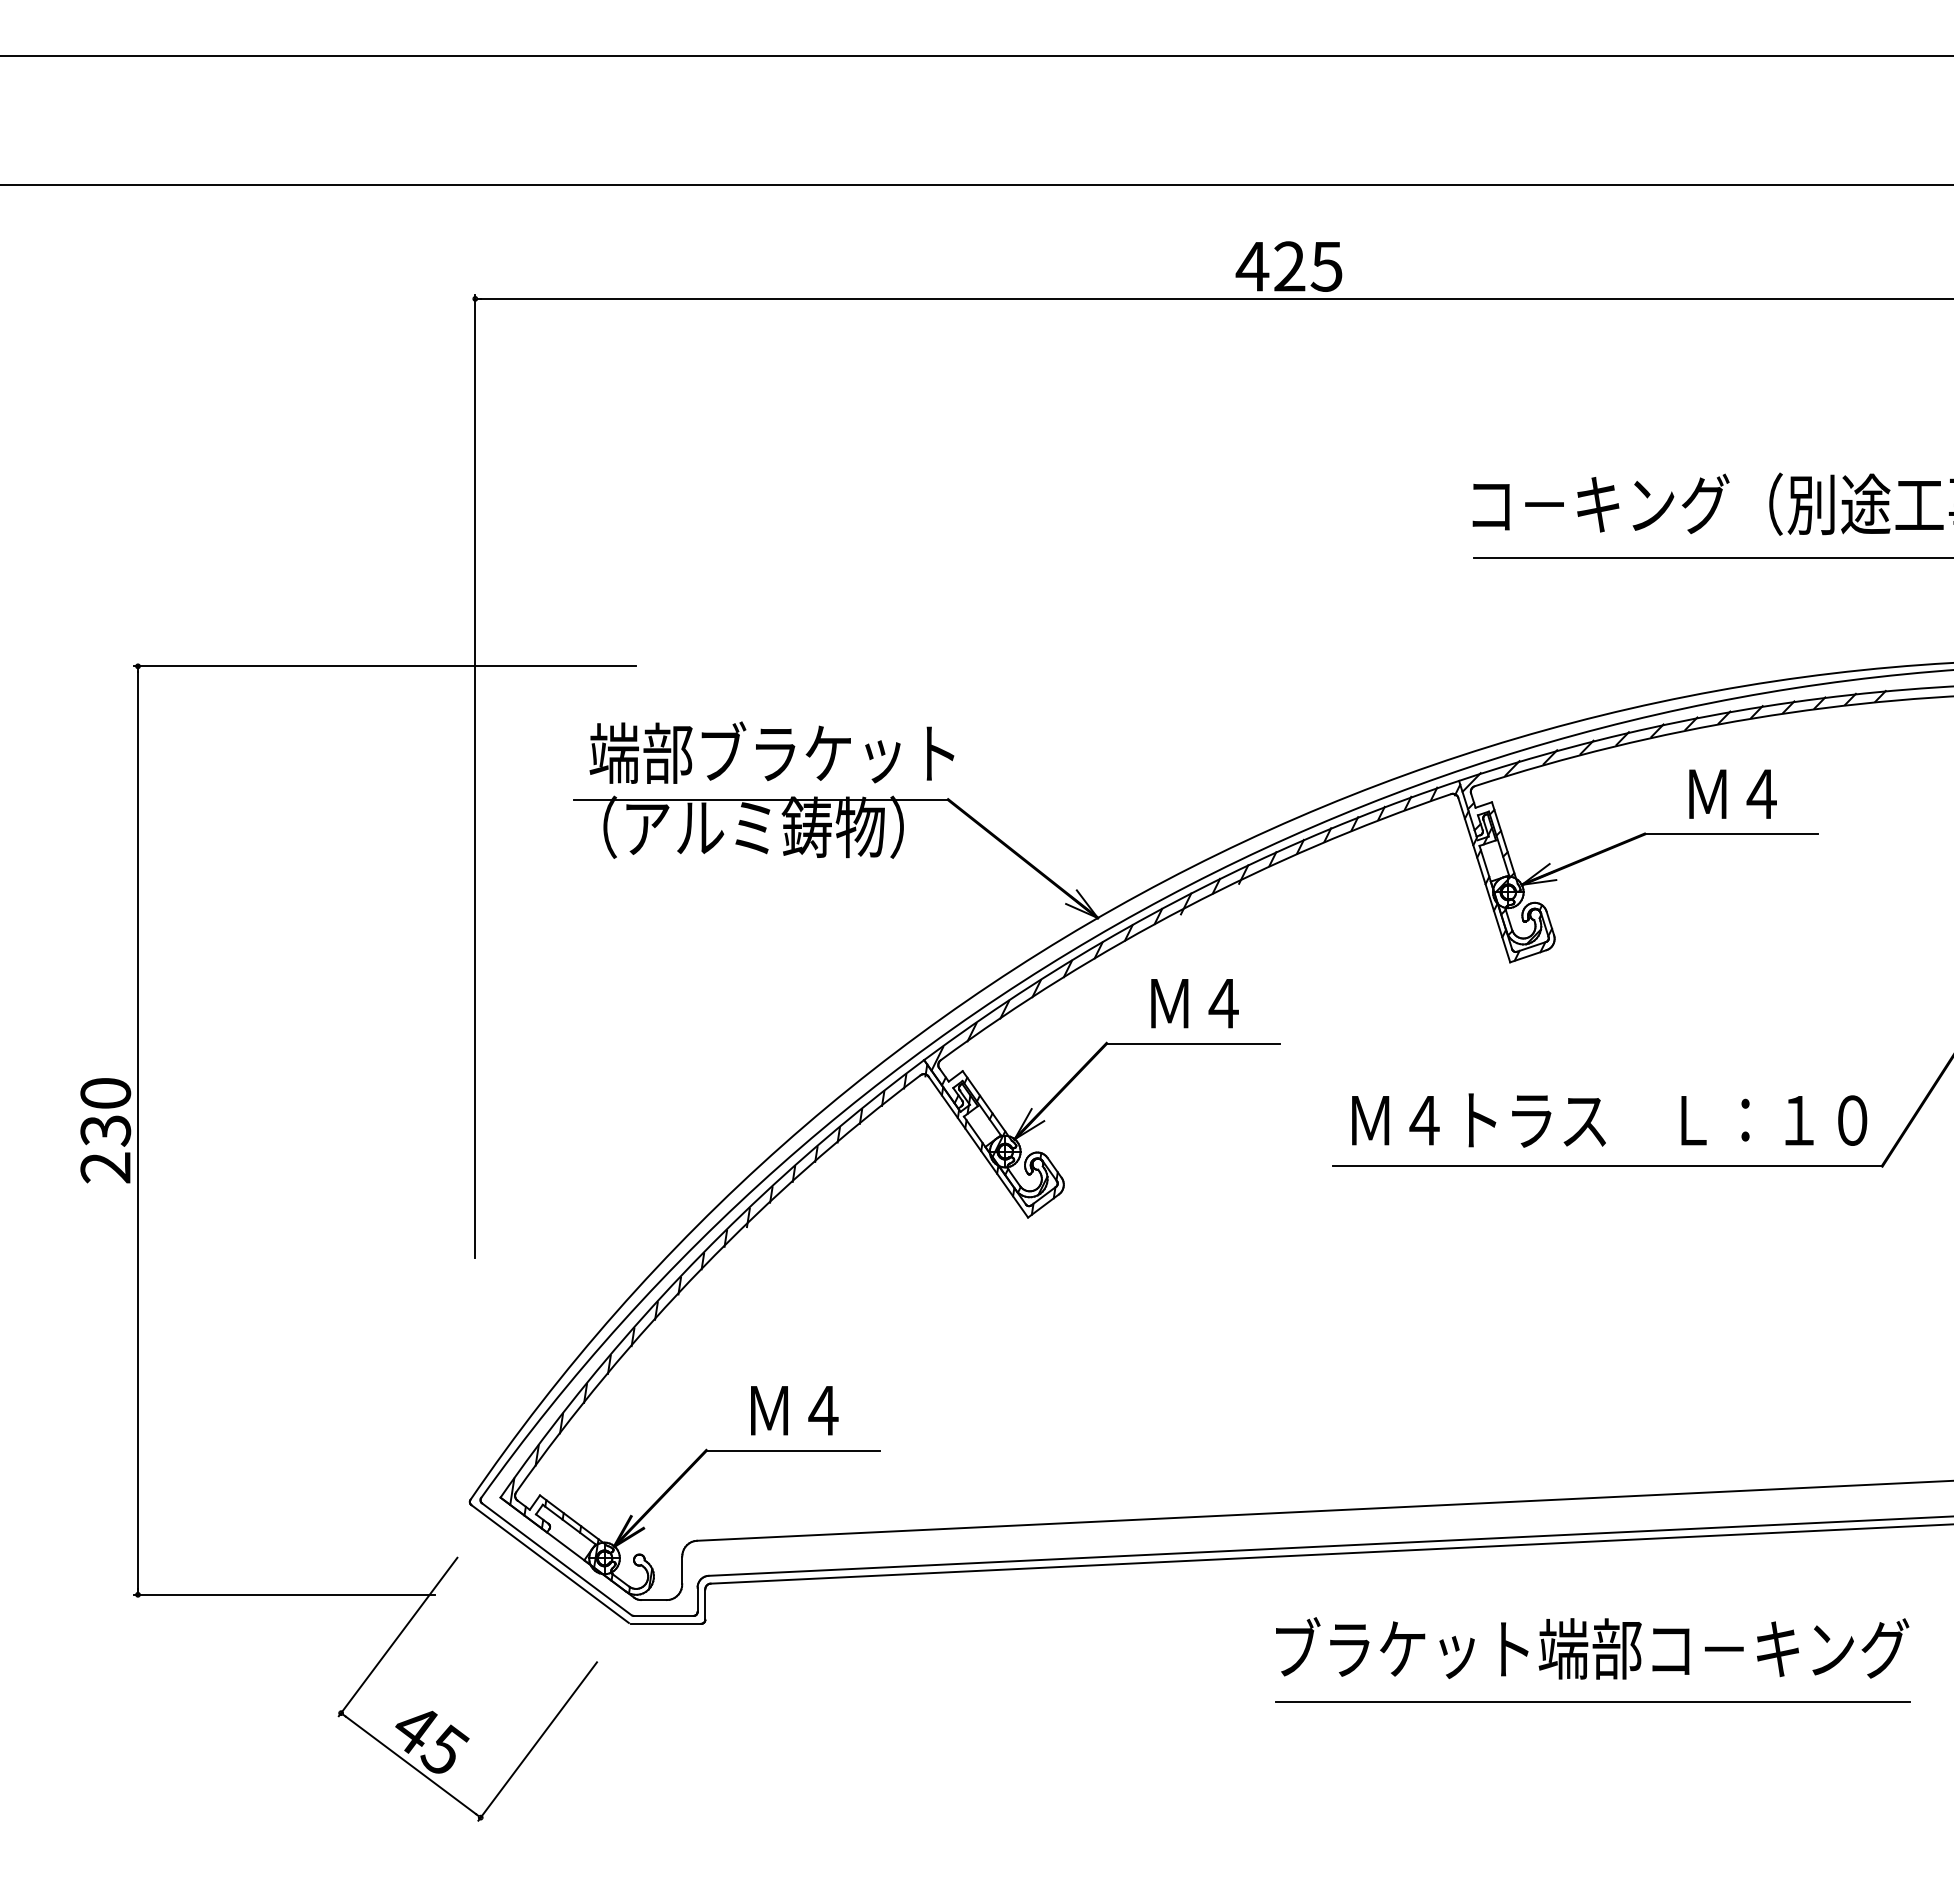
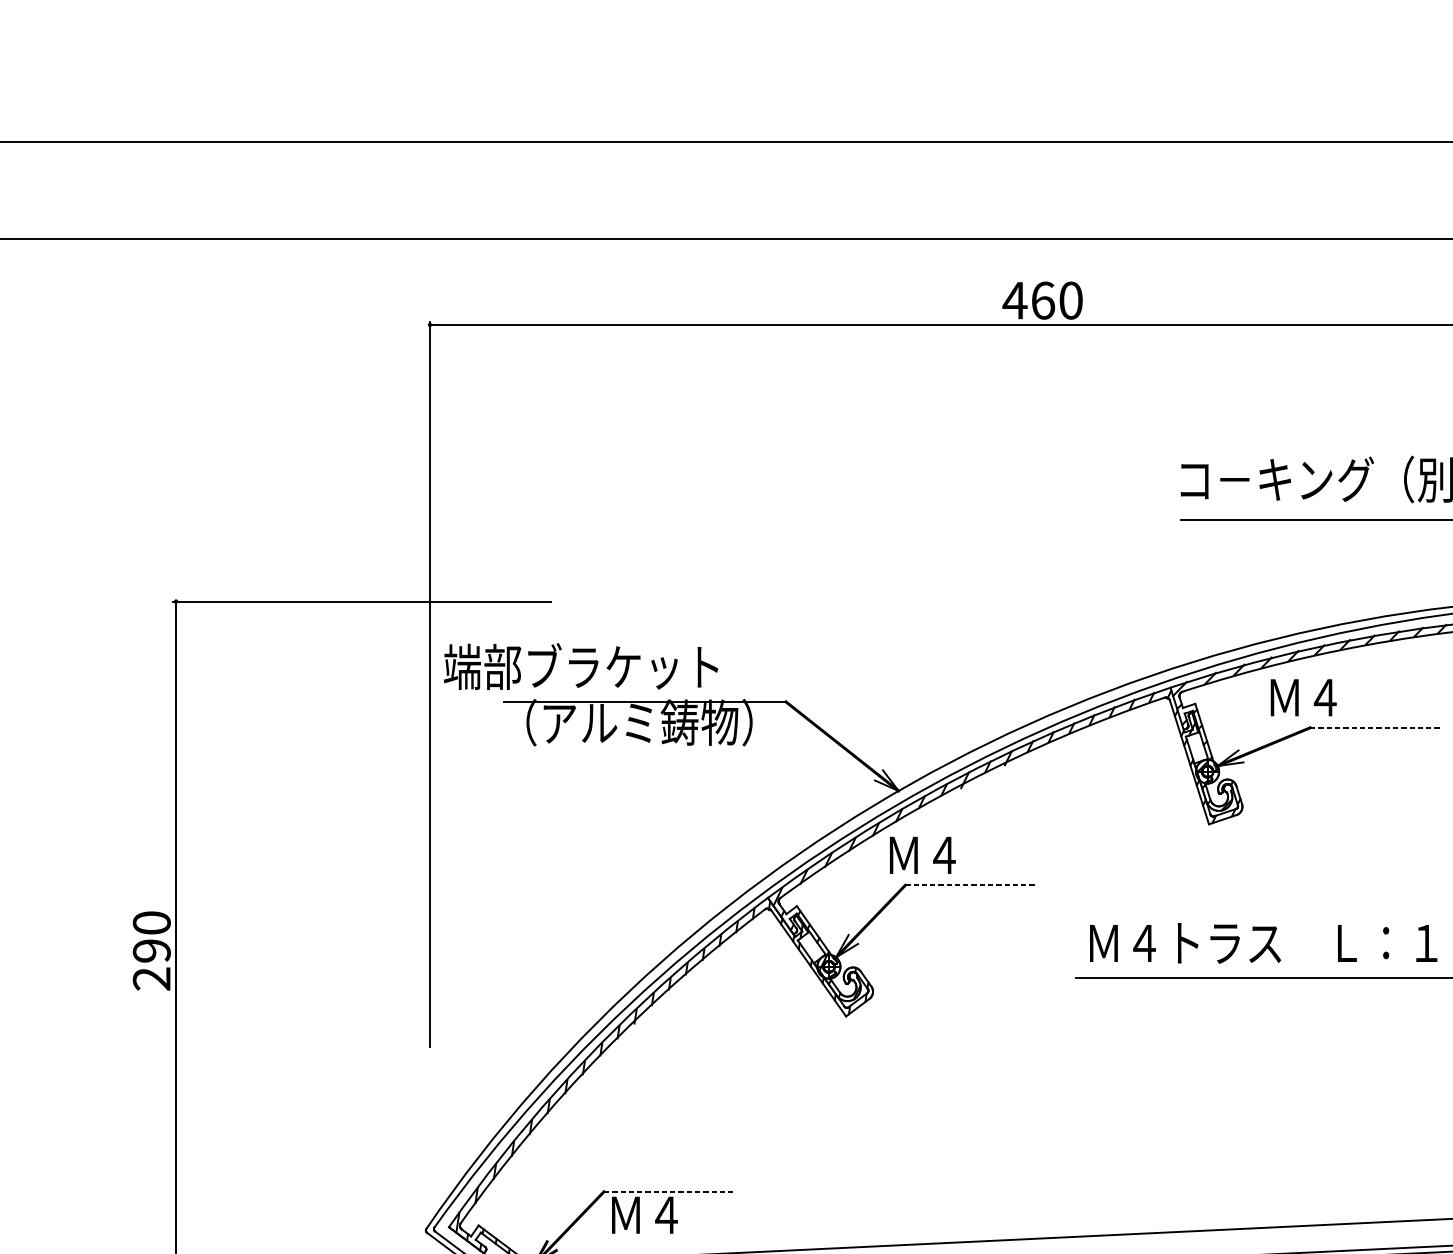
text: (1308, 266) -> (1057, 300), 425 -> 460
text: (771, 752) -> (580, 666), moved
text: (1732, 793) -> (1303, 697), moved
line: (1731, 834) -> (1375, 728), solid -> dashed
text: (1194, 1003) -> (922, 855), moved
line: (1193, 1043) -> (970, 885), solid -> dashed
text: (105, 1130) -> (151, 950), 230 -> 290
text: (794, 1410) -> (644, 1215), moved
line: (793, 1450) -> (669, 1191), solid -> dashed

